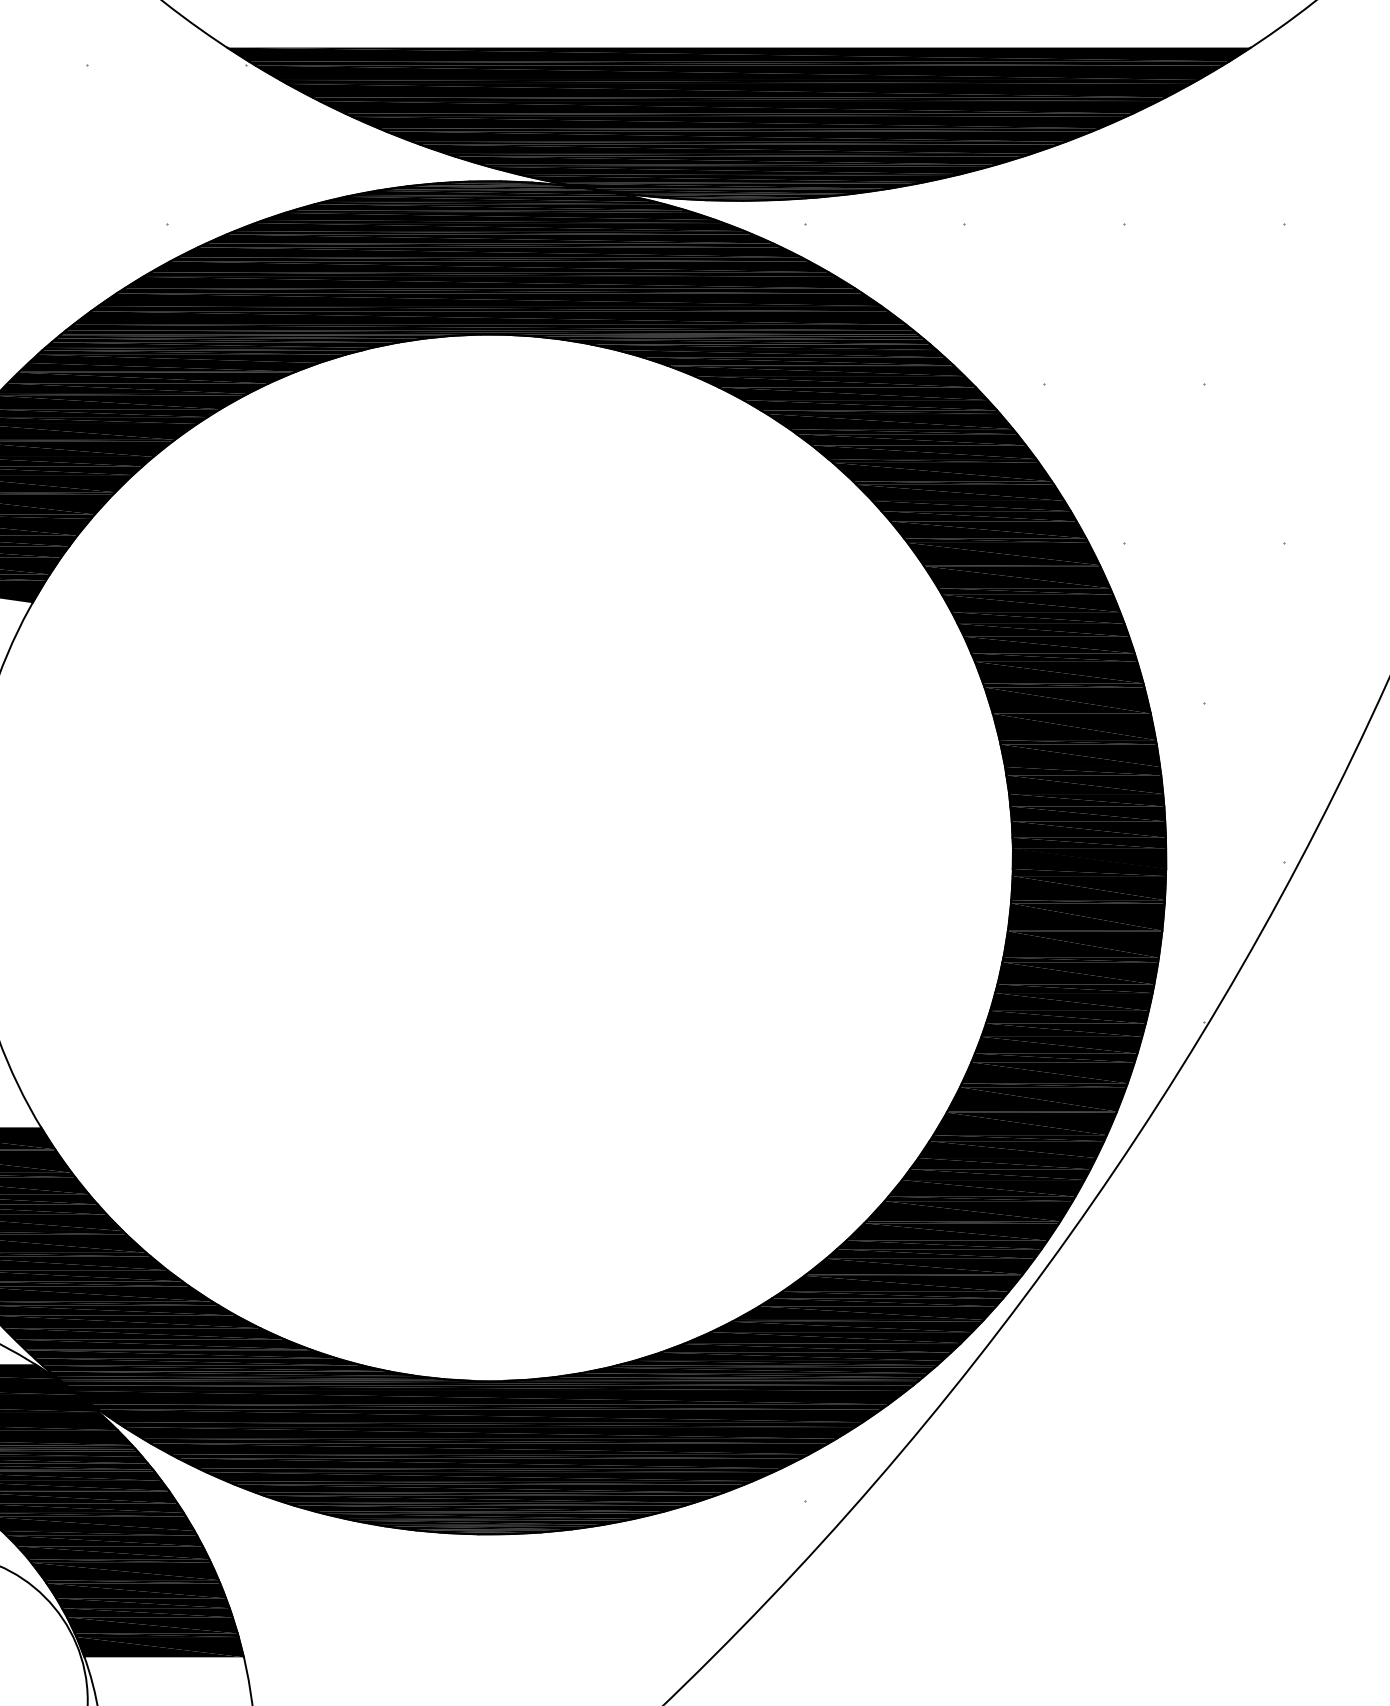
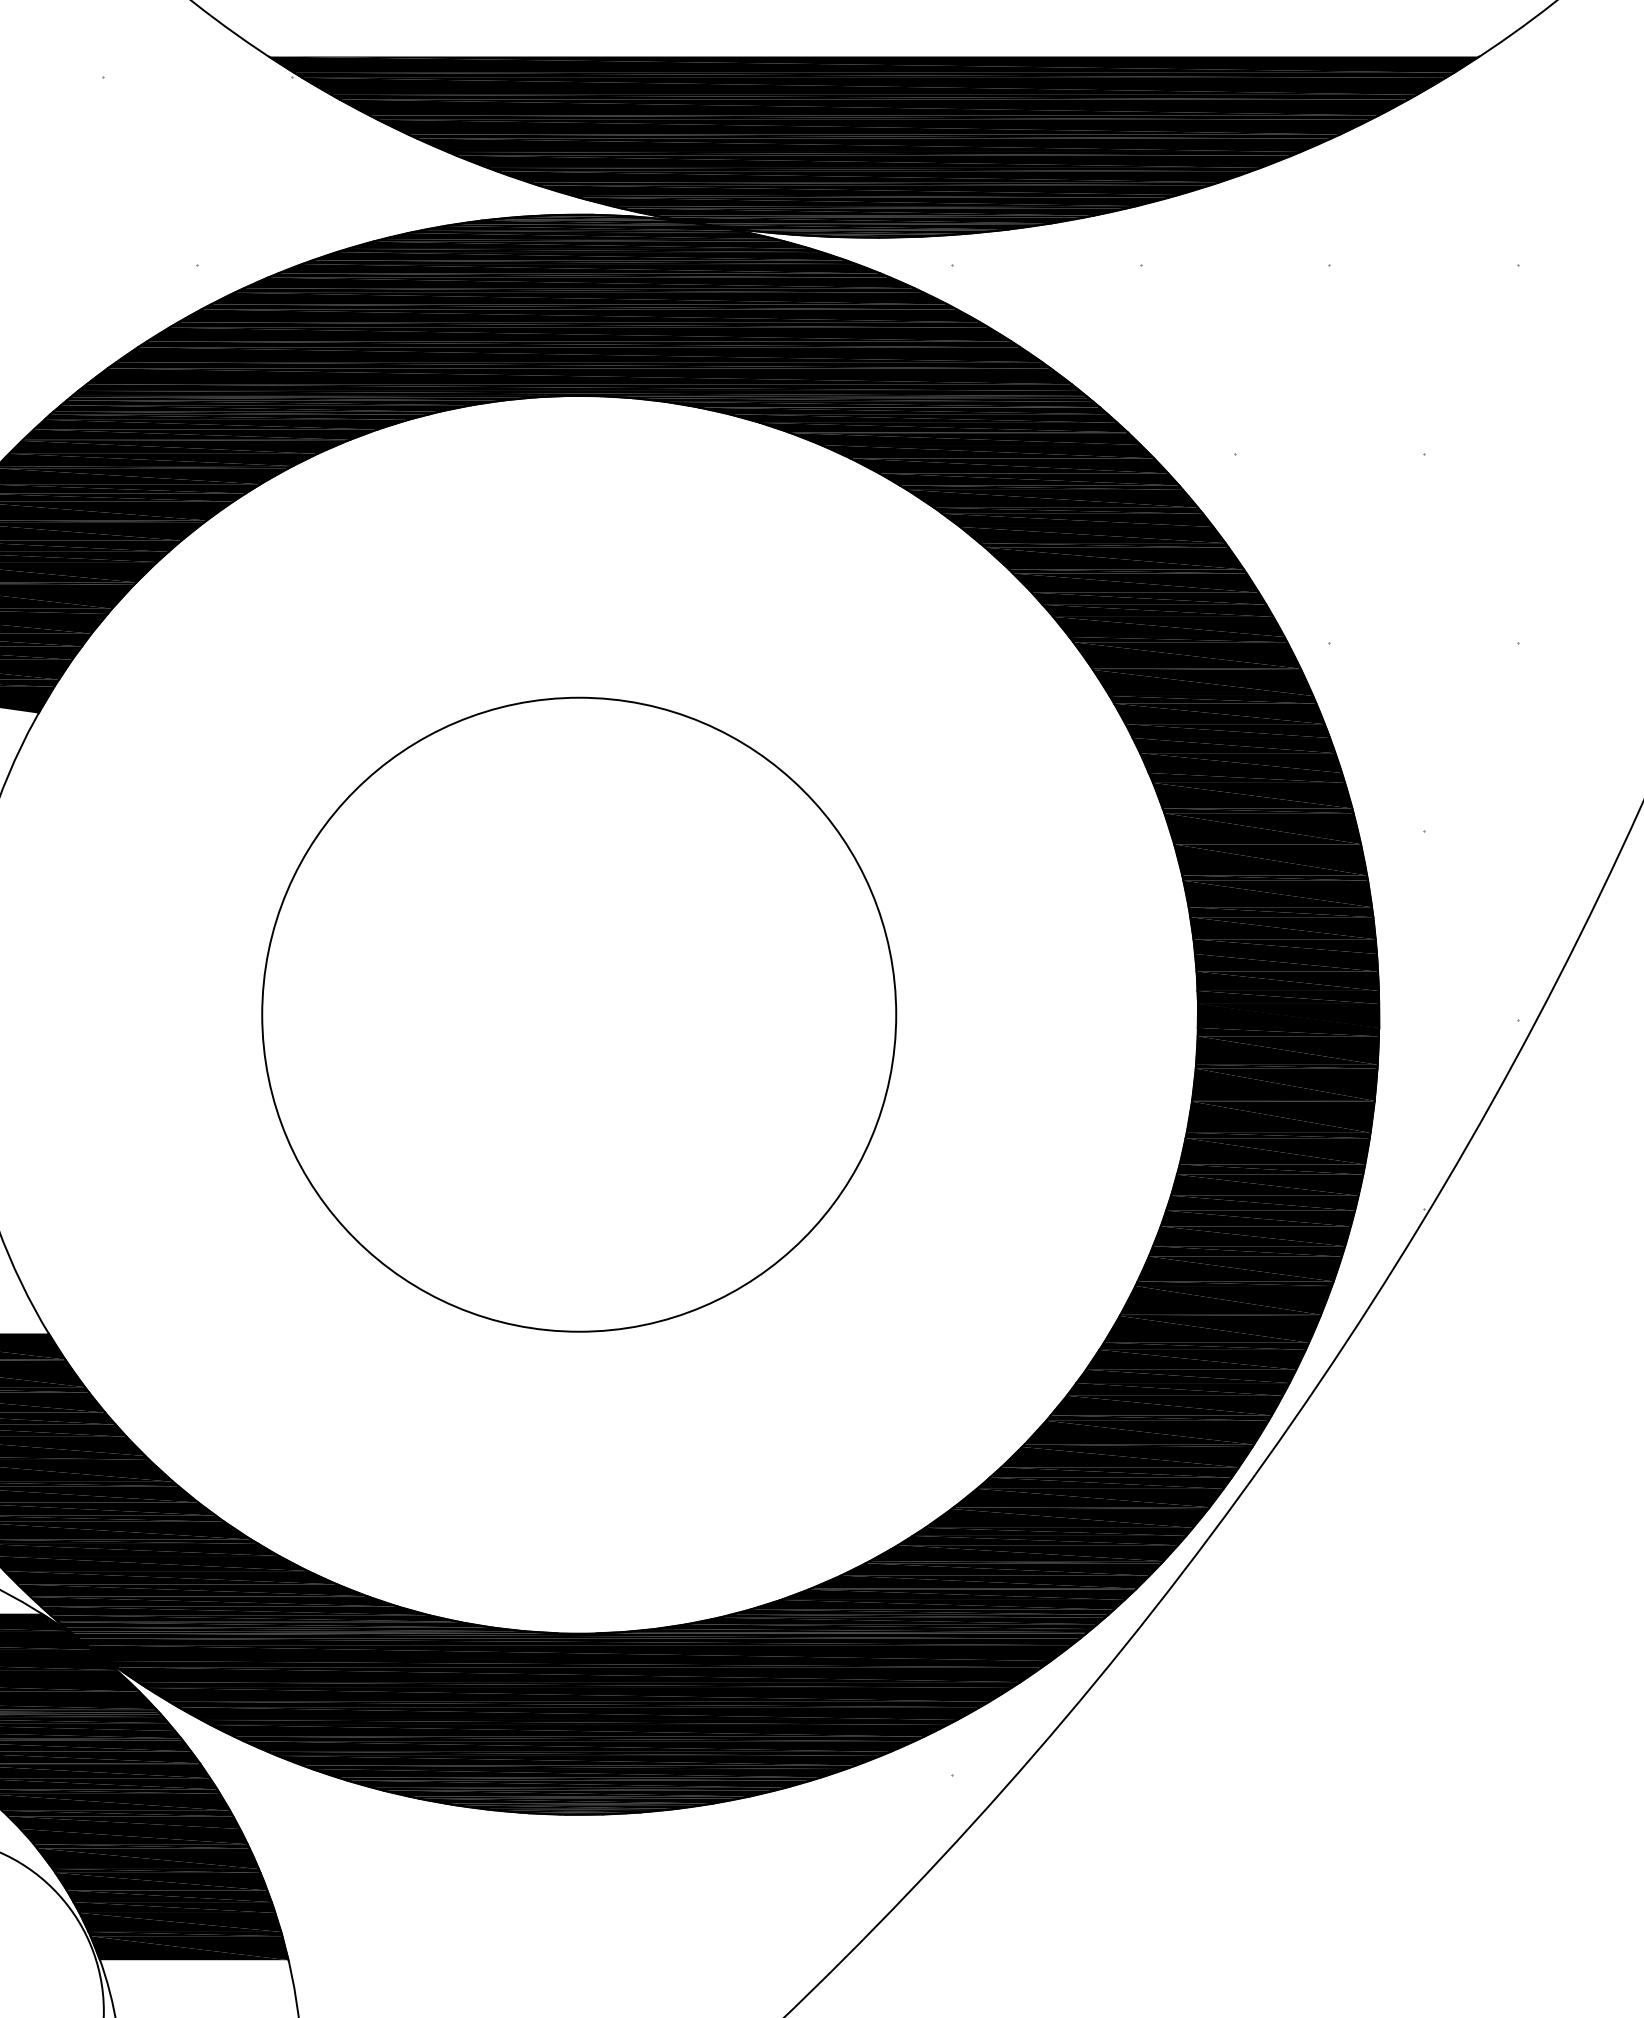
circle: (489, 857) -> (579, 1014), added

